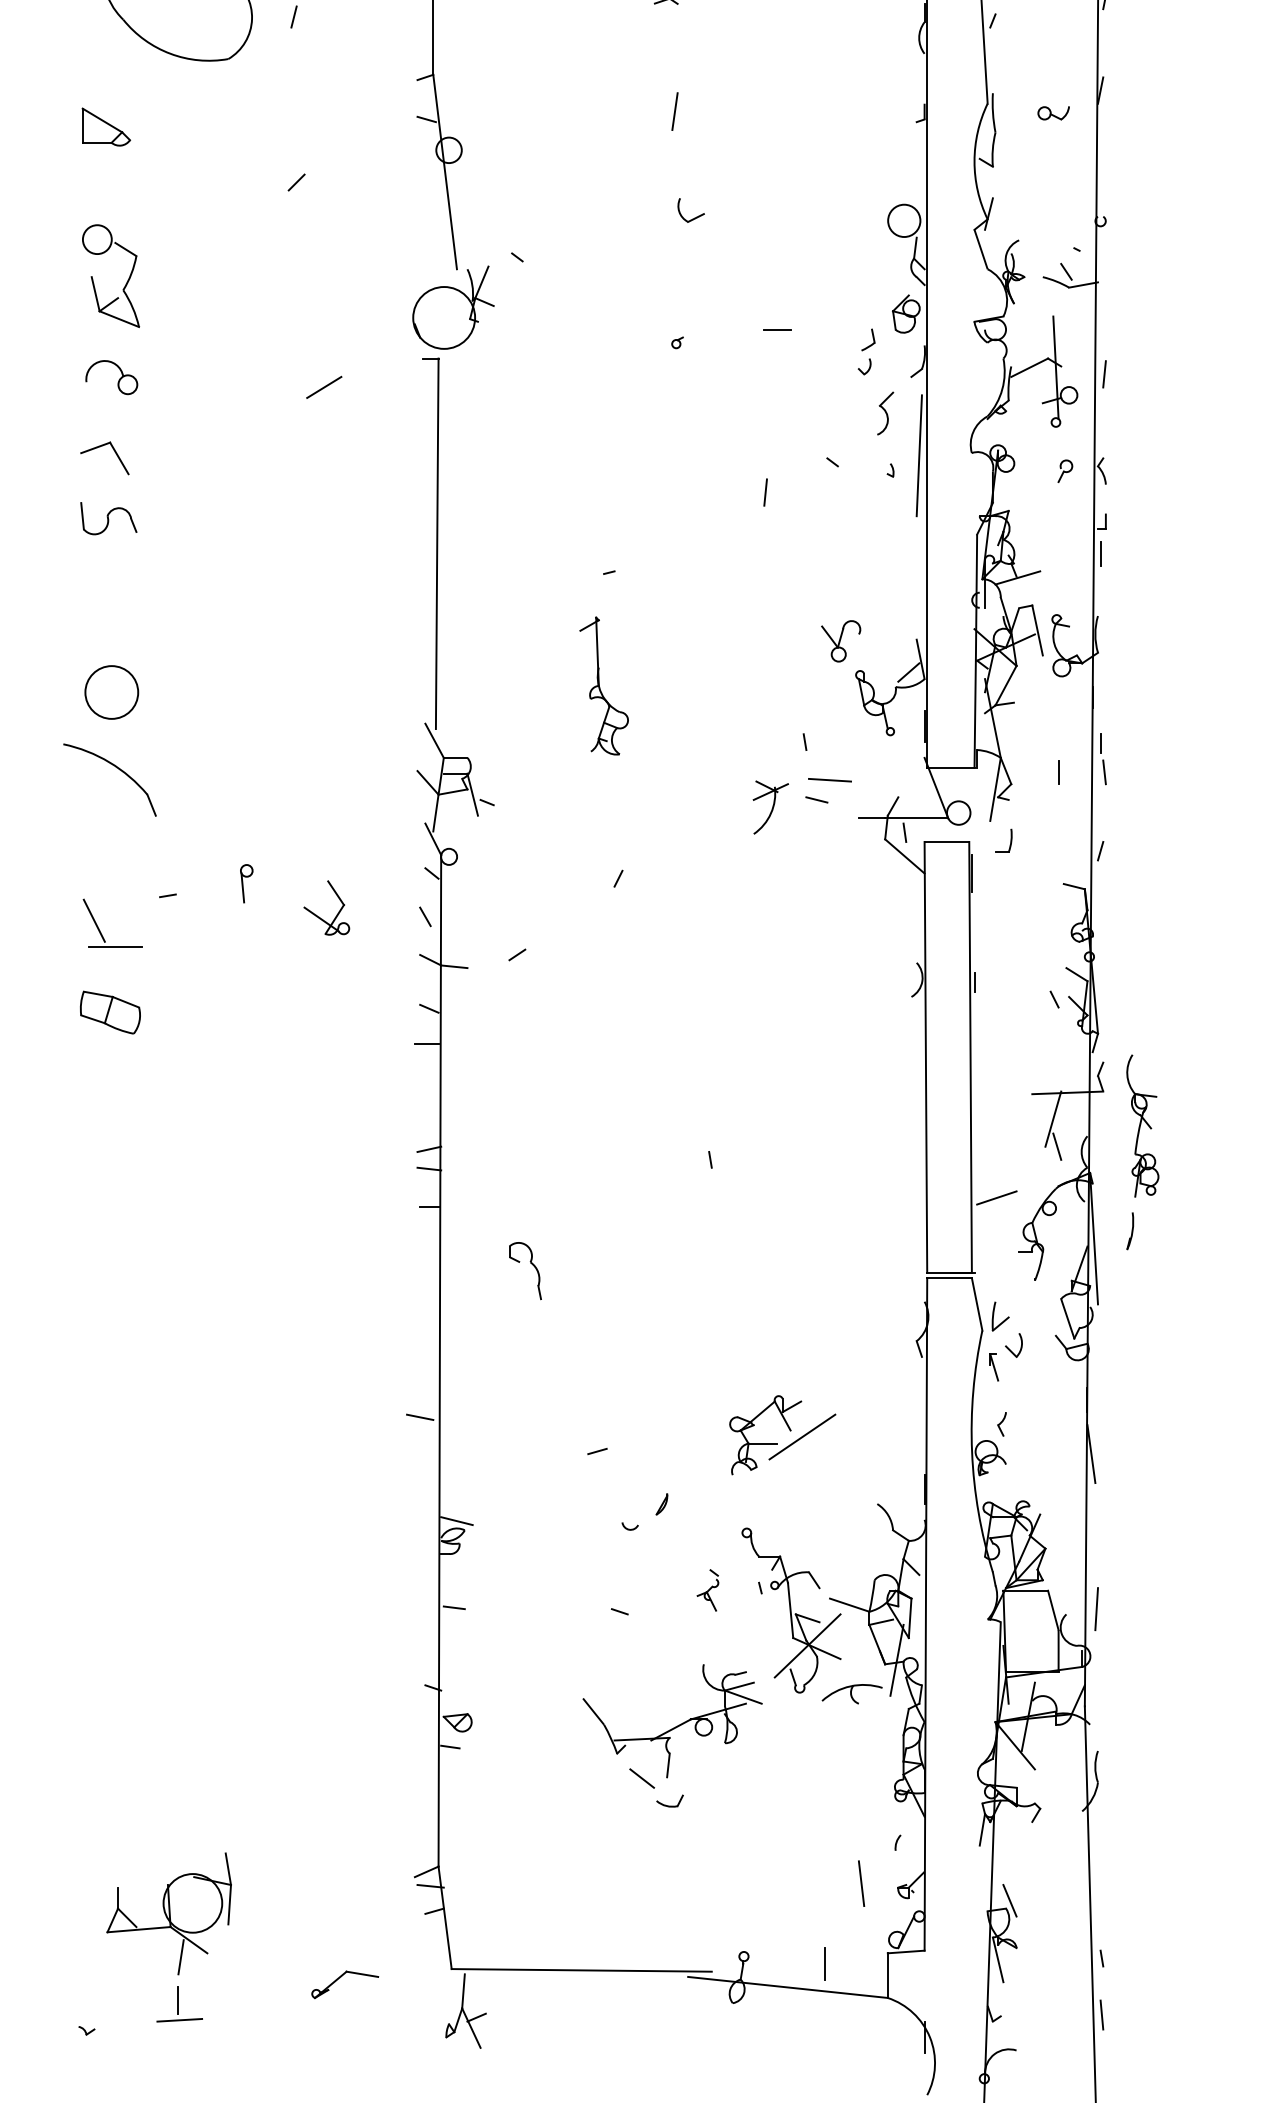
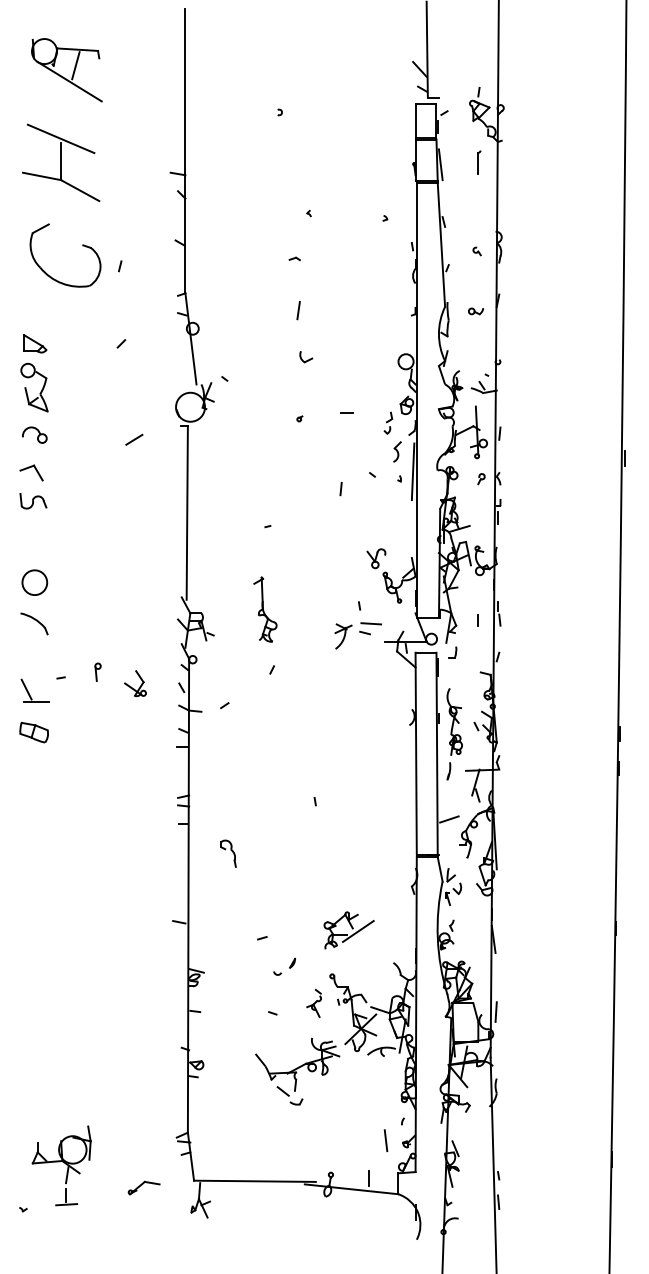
part: (106, 126) -> (35, 343), moved
part: (604, 685) -> (265, 609), moved
part: (111, 779) -> (34, 623), size x0.62
part: (1142, 1153) -> (454, 734), moved
part: (706, 1588) -> (313, 1002), size x1.43

